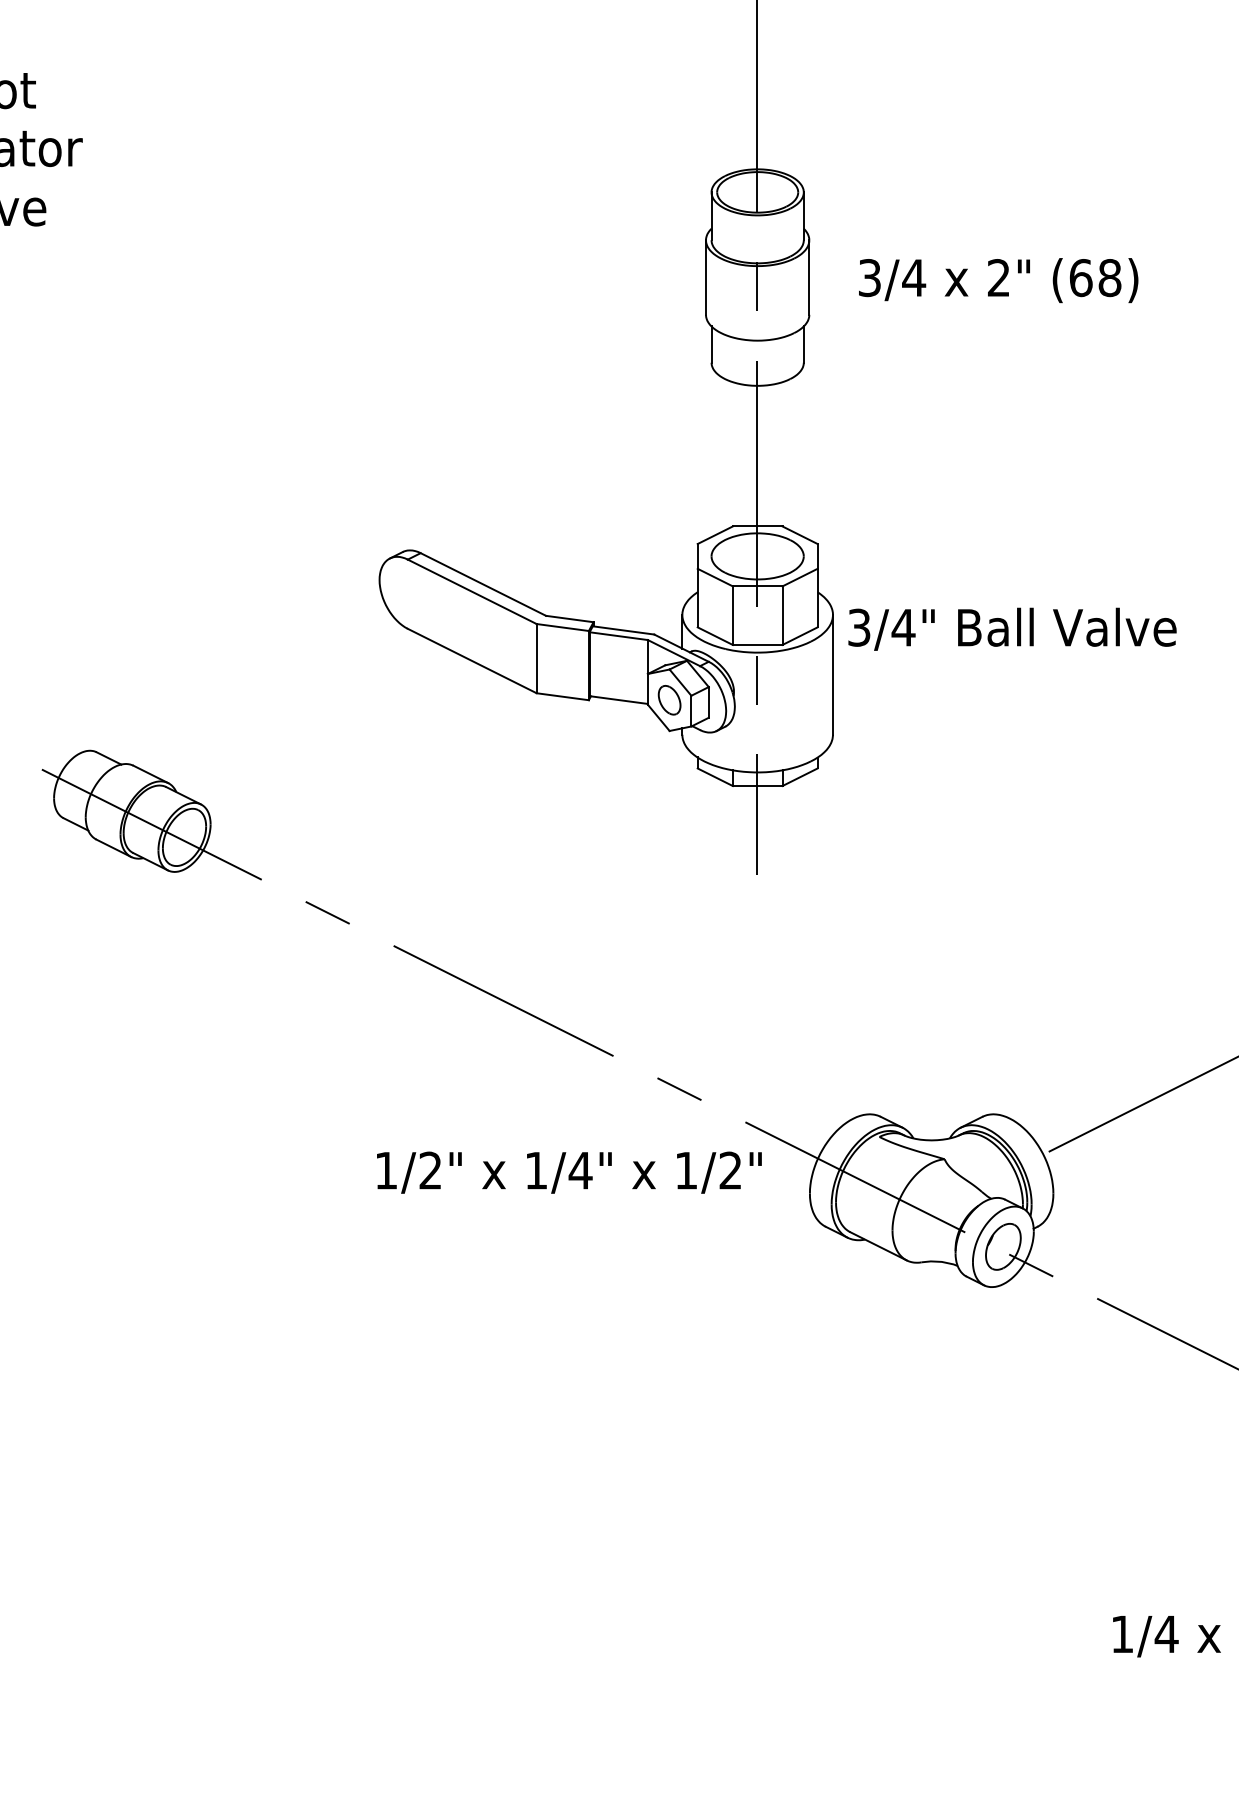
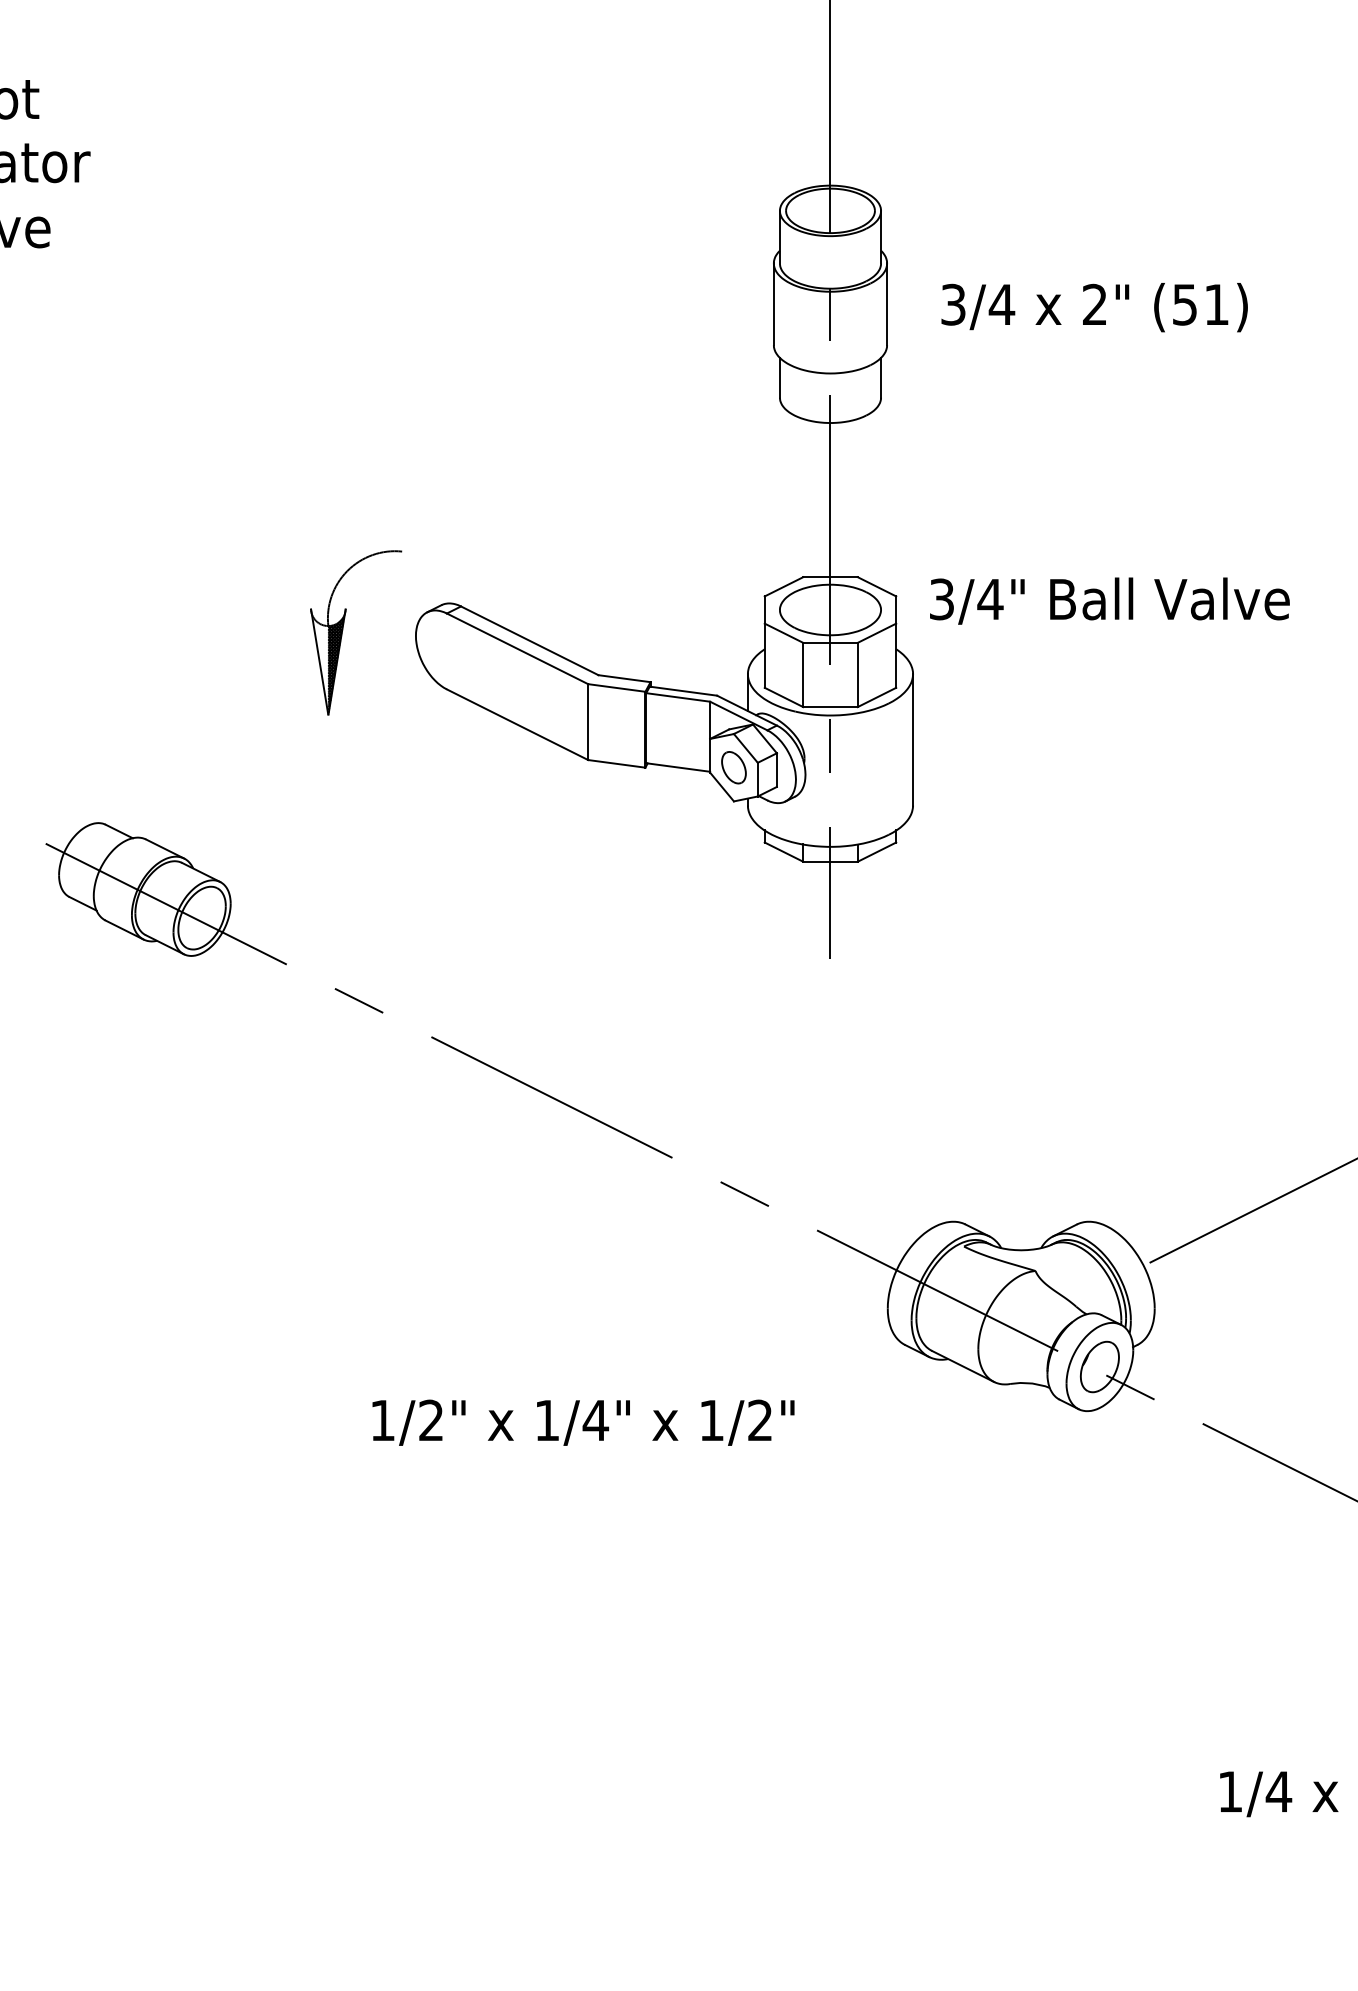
text: (1095, 278) -> (1200, 305), (68) -> (51)
part: (313, 575) -> (343, 630), added
text: (1012, 628) -> (1109, 600), moved
text: (569, 1172) -> (583, 1422), moved

